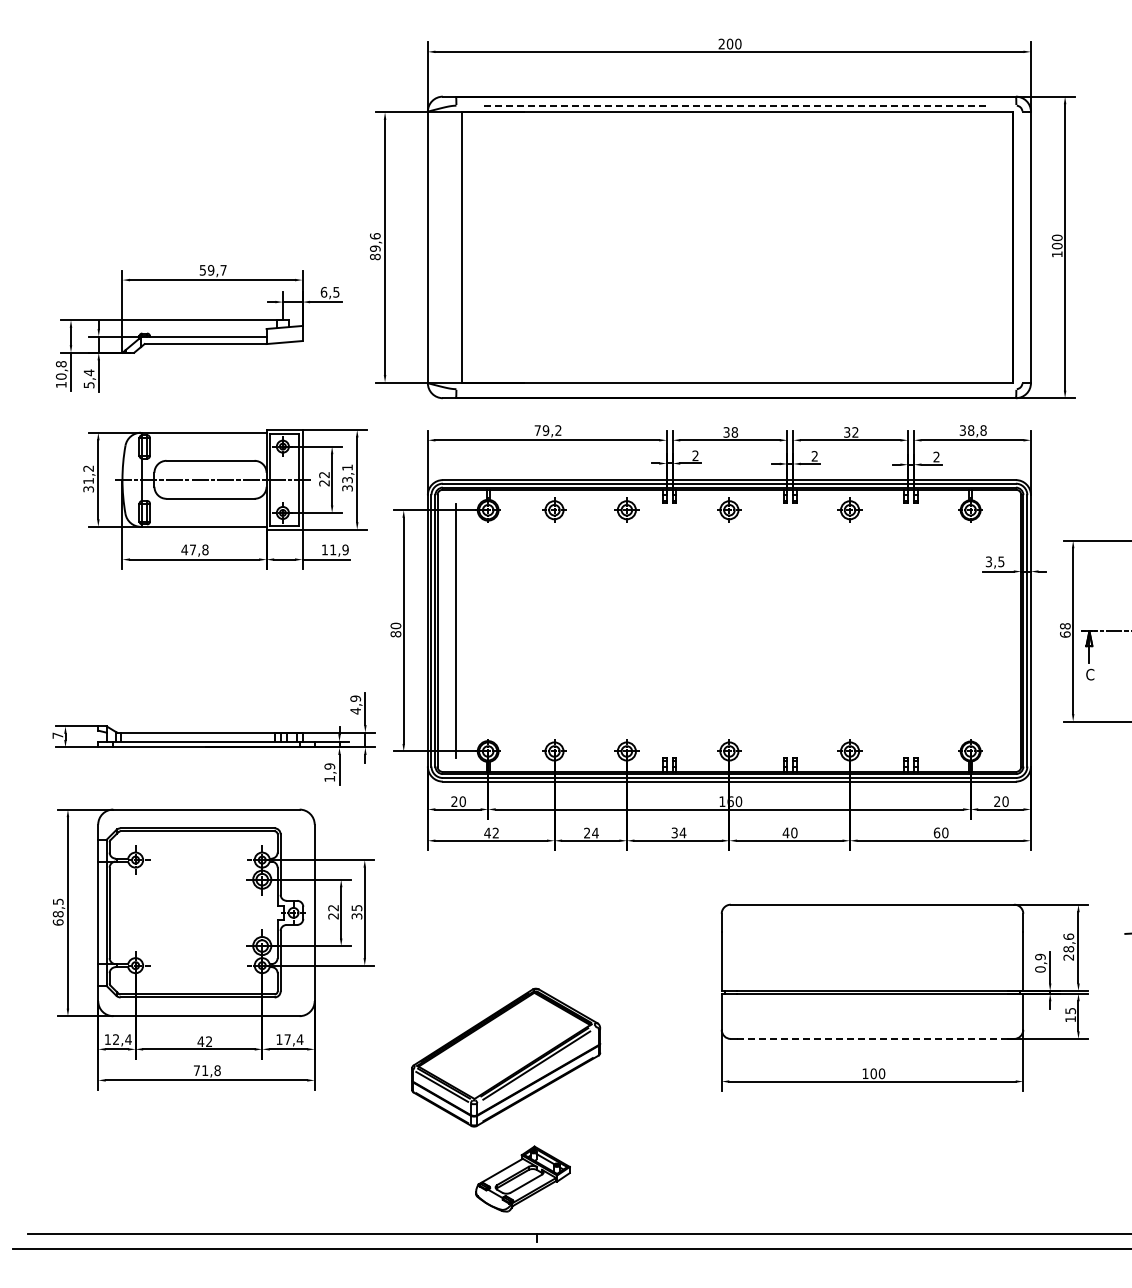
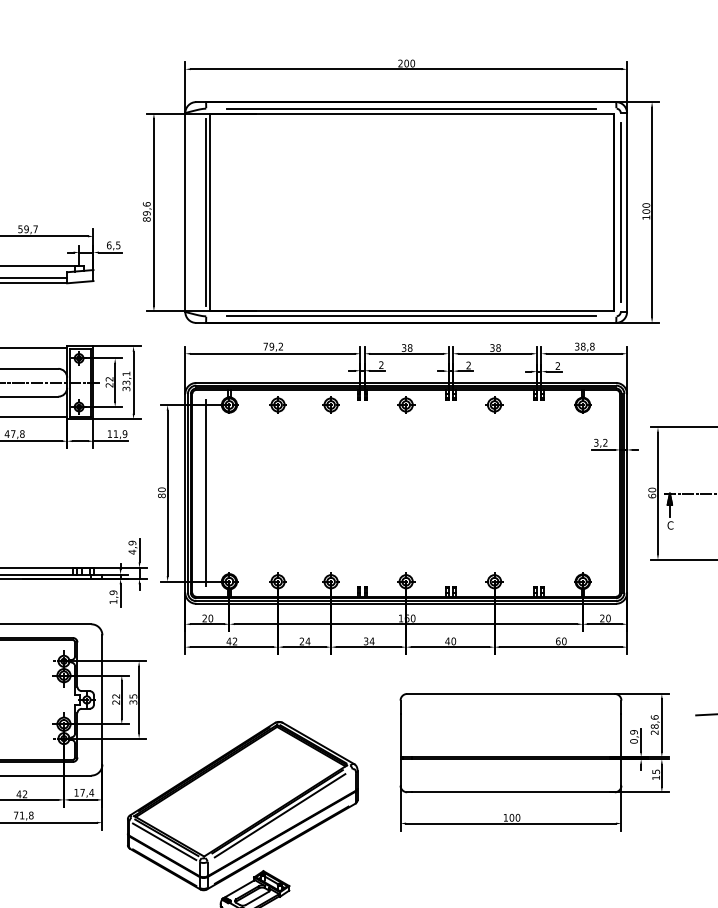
line: (736, 105) -> (411, 108), dashed -> solid
line: (456, 247) -> (206, 212), added
line: (1022, 247) -> (620, 212), added
line: (736, 389) -> (411, 316), added
text: (855, 432) -> (498, 348), 32 -> 38
text: (1001, 561) -> (605, 442), 3,5 -> 3,2
text: (1065, 626) -> (652, 490), 68 -> 60
line: (872, 1038) -> (511, 791), dashed -> solid
part: (505, 1057) -> (242, 805), size x1.67

